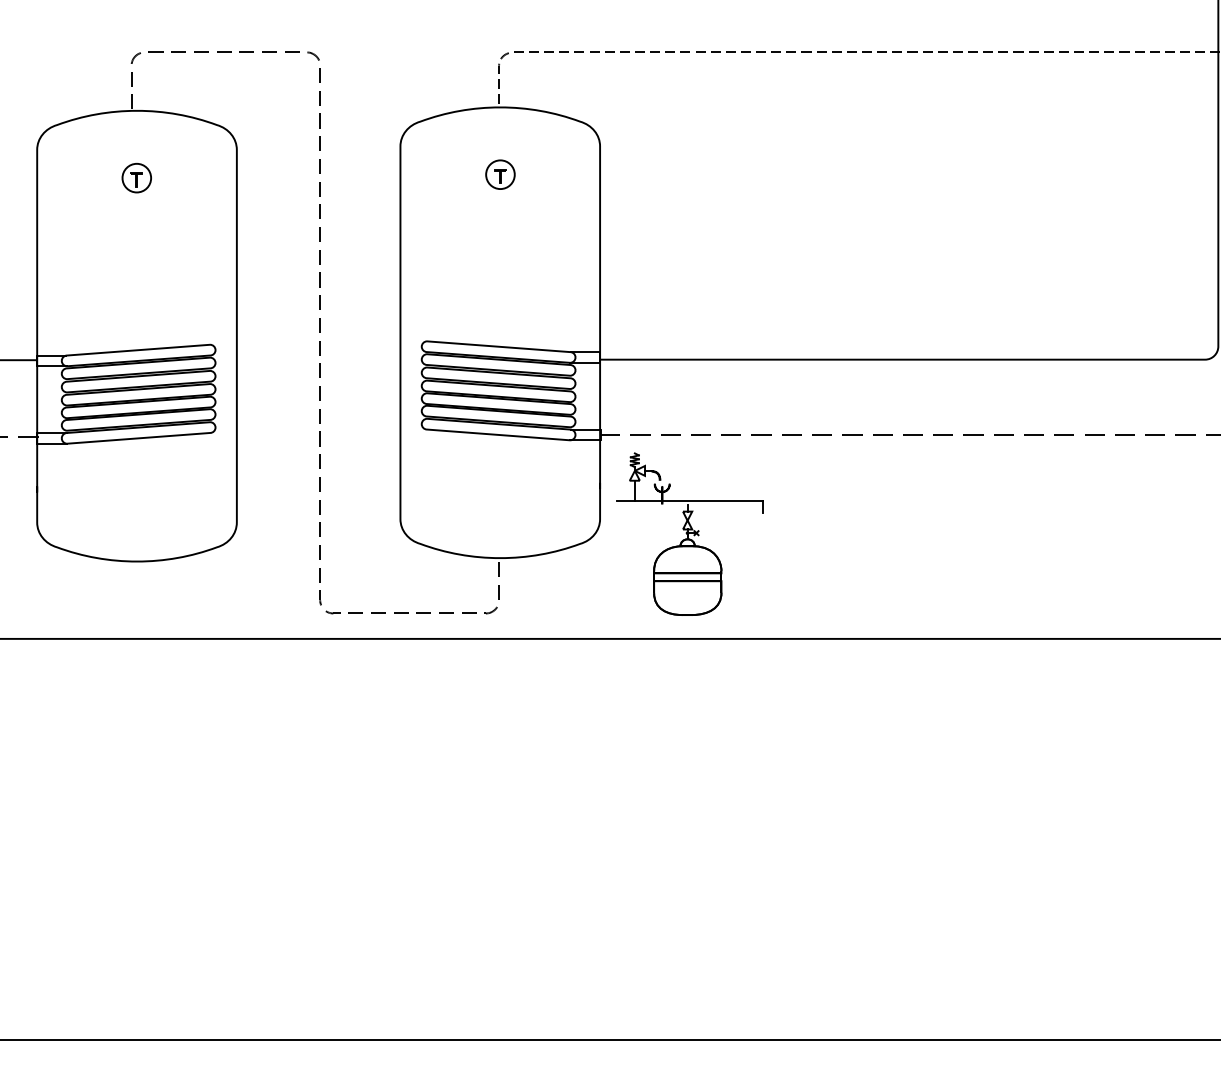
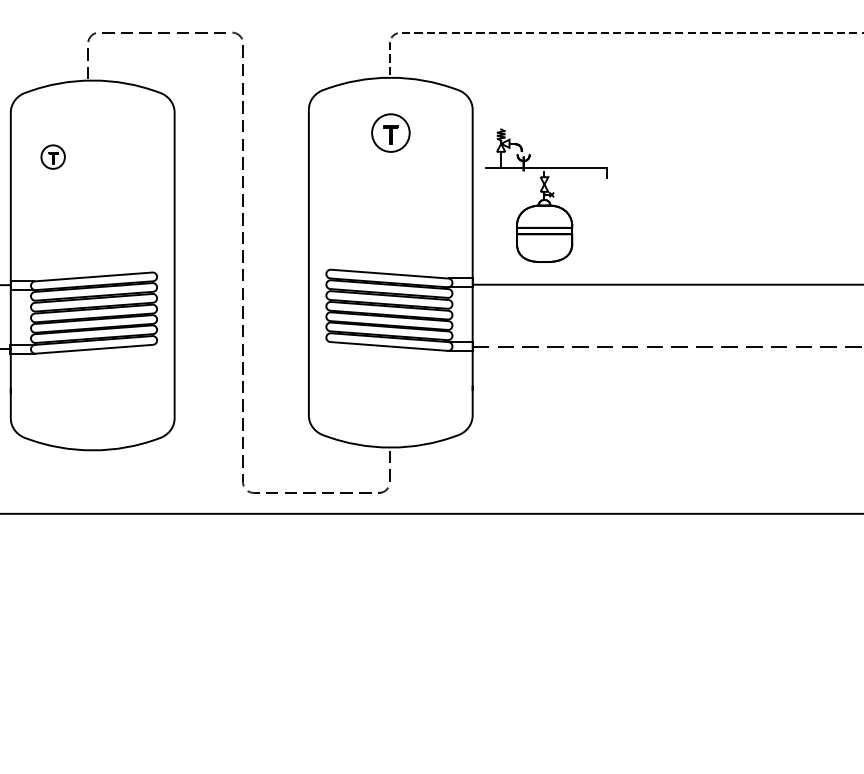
part: (500, 174) -> (390, 132), size x1.6
part: (136, 178) -> (52, 157), moved
part: (689, 533) -> (546, 195), moved

